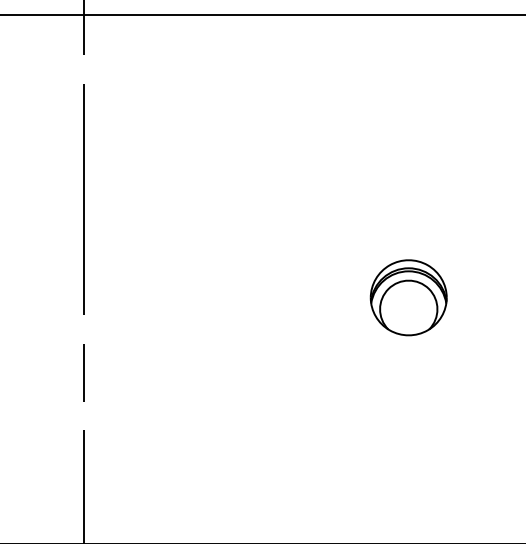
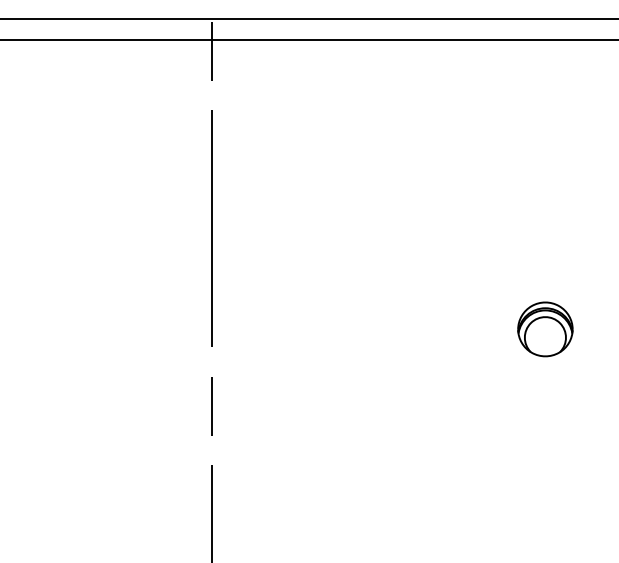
part: (408, 297) -> (545, 329), size x0.7

